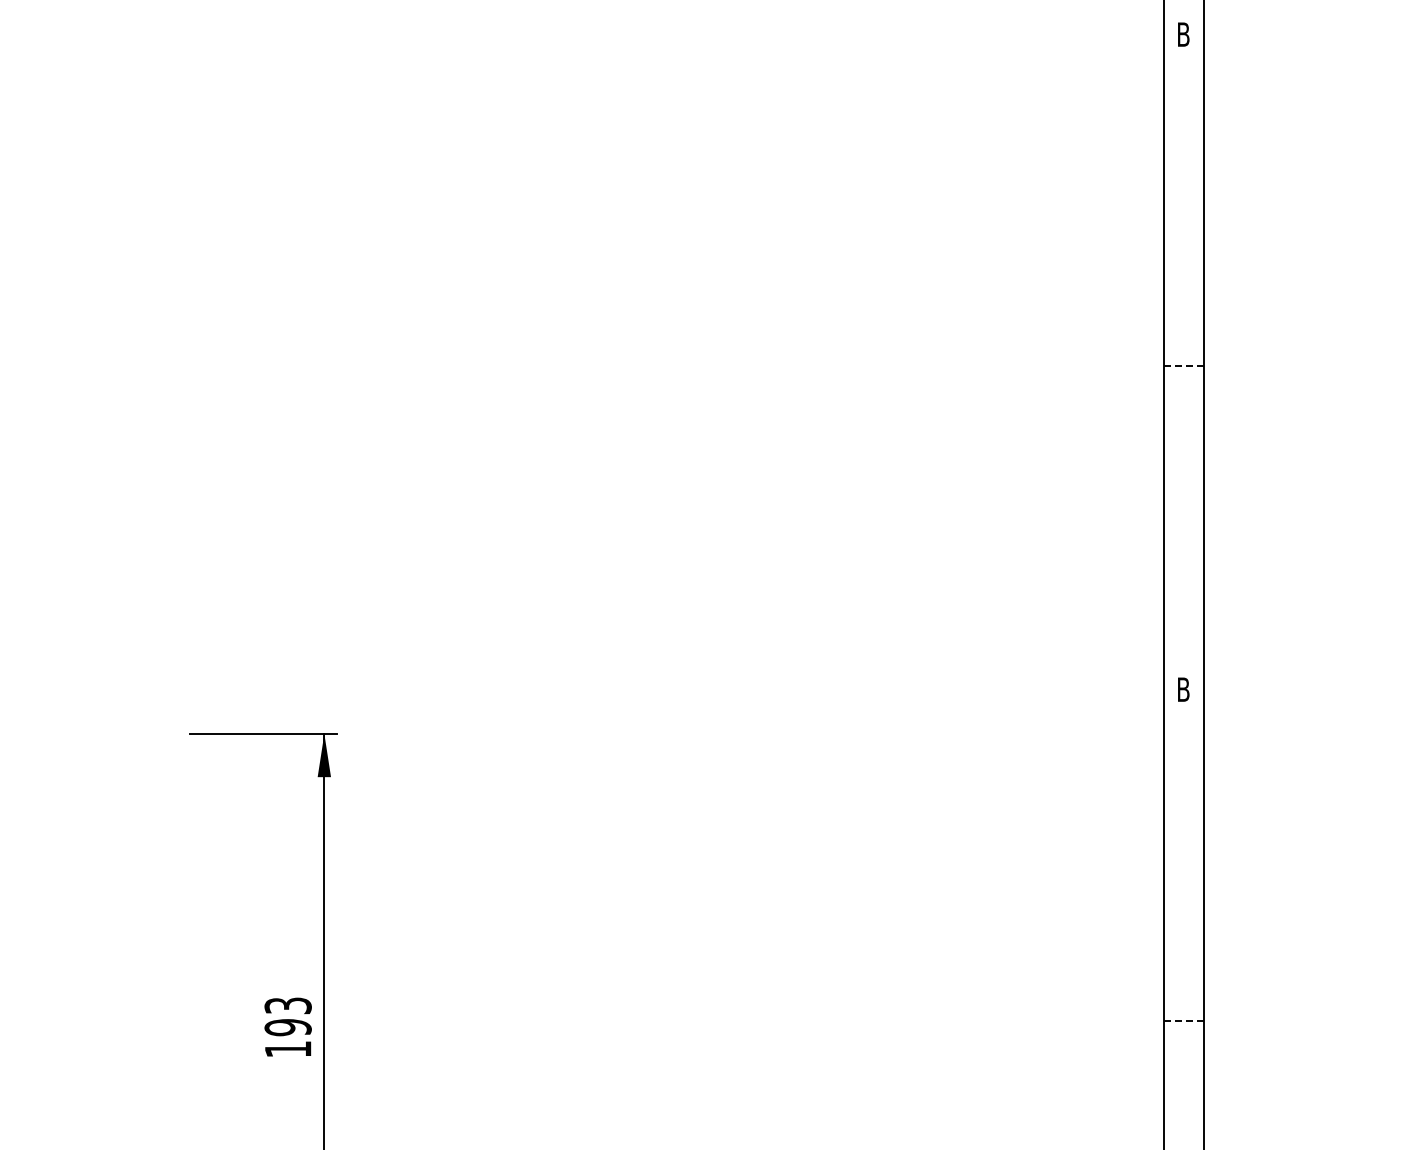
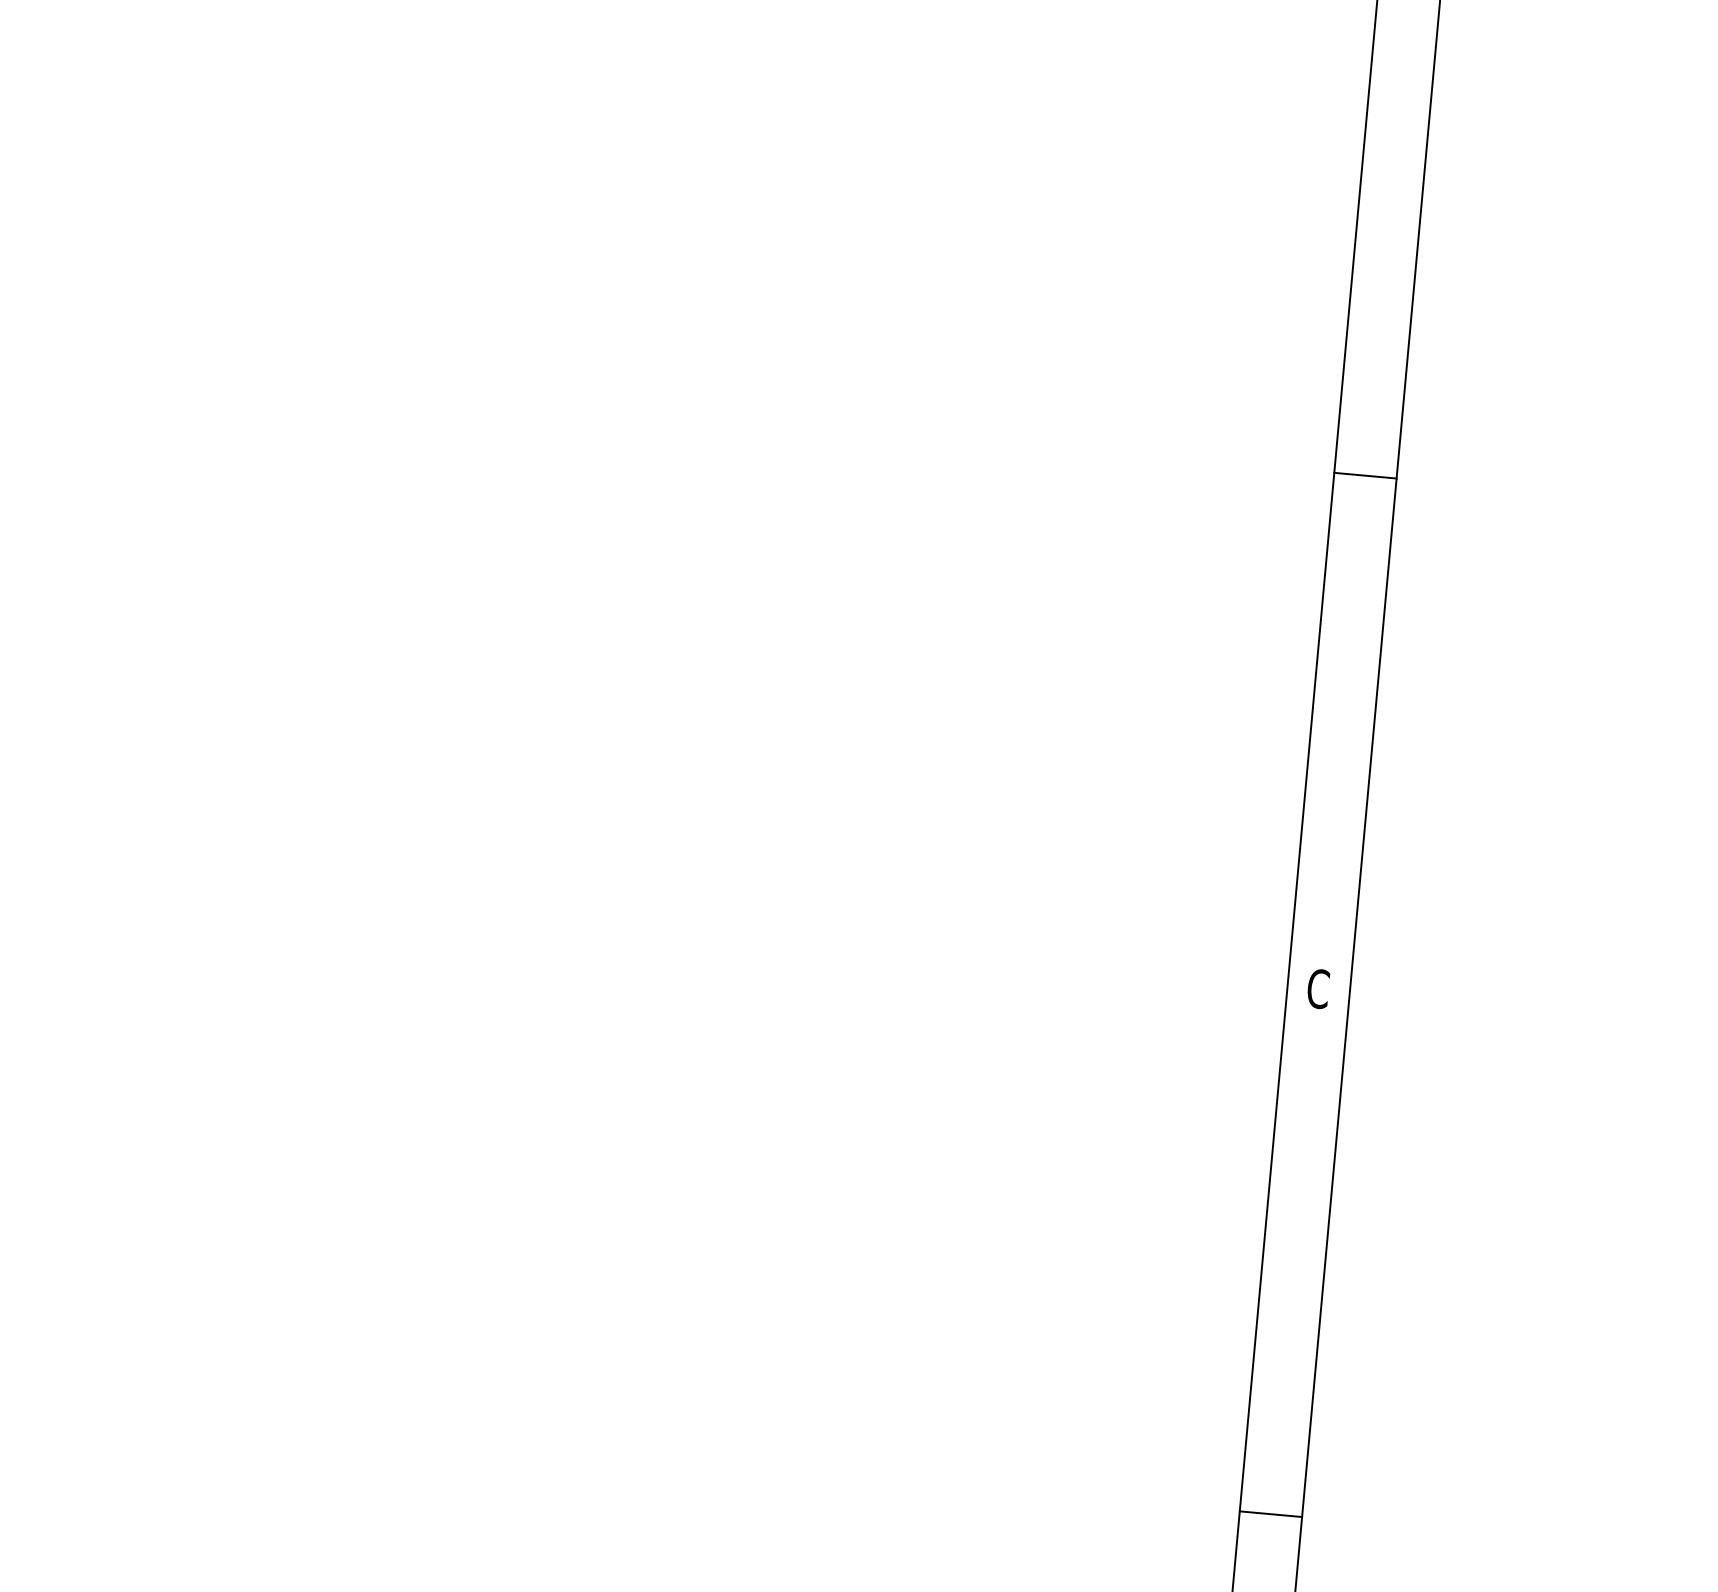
line: (1183, 365) -> (1364, 474), dashed -> solid
text: (1183, 689) -> (1318, 988), B -> C
line: (1183, 1020) -> (1270, 1513), dashed -> solid

